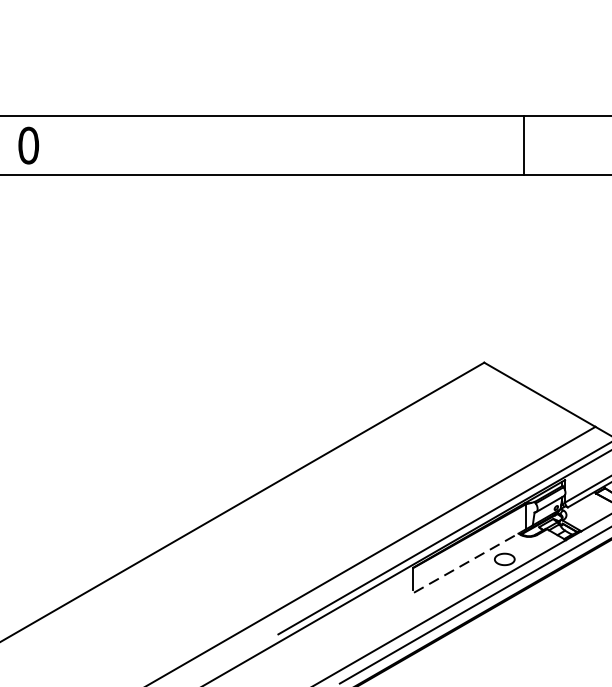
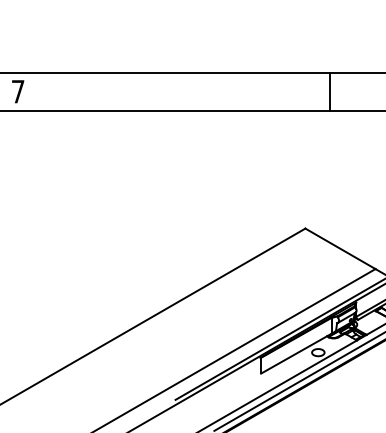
text: (27, 145) -> (17, 91), 0 -> 7
line: (470, 560) -> (296, 353), dashed -> solid

